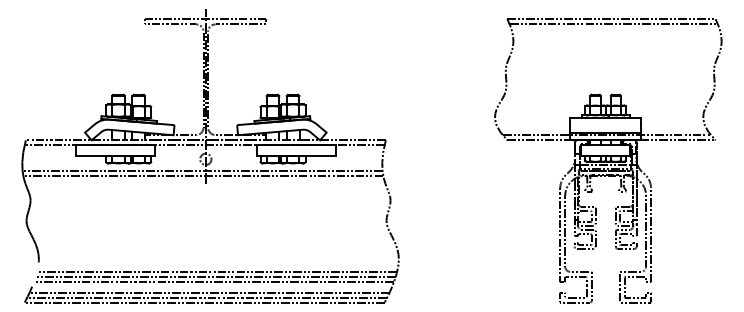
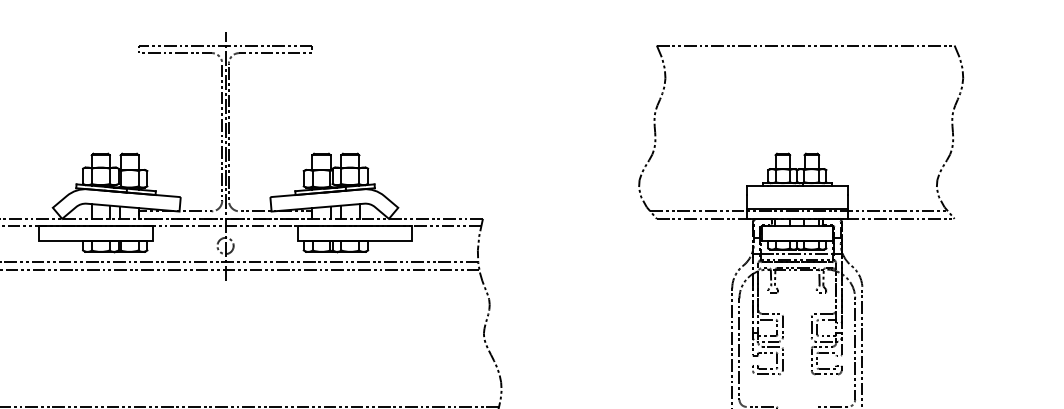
line: (613, 24) -> (808, 53), removed

